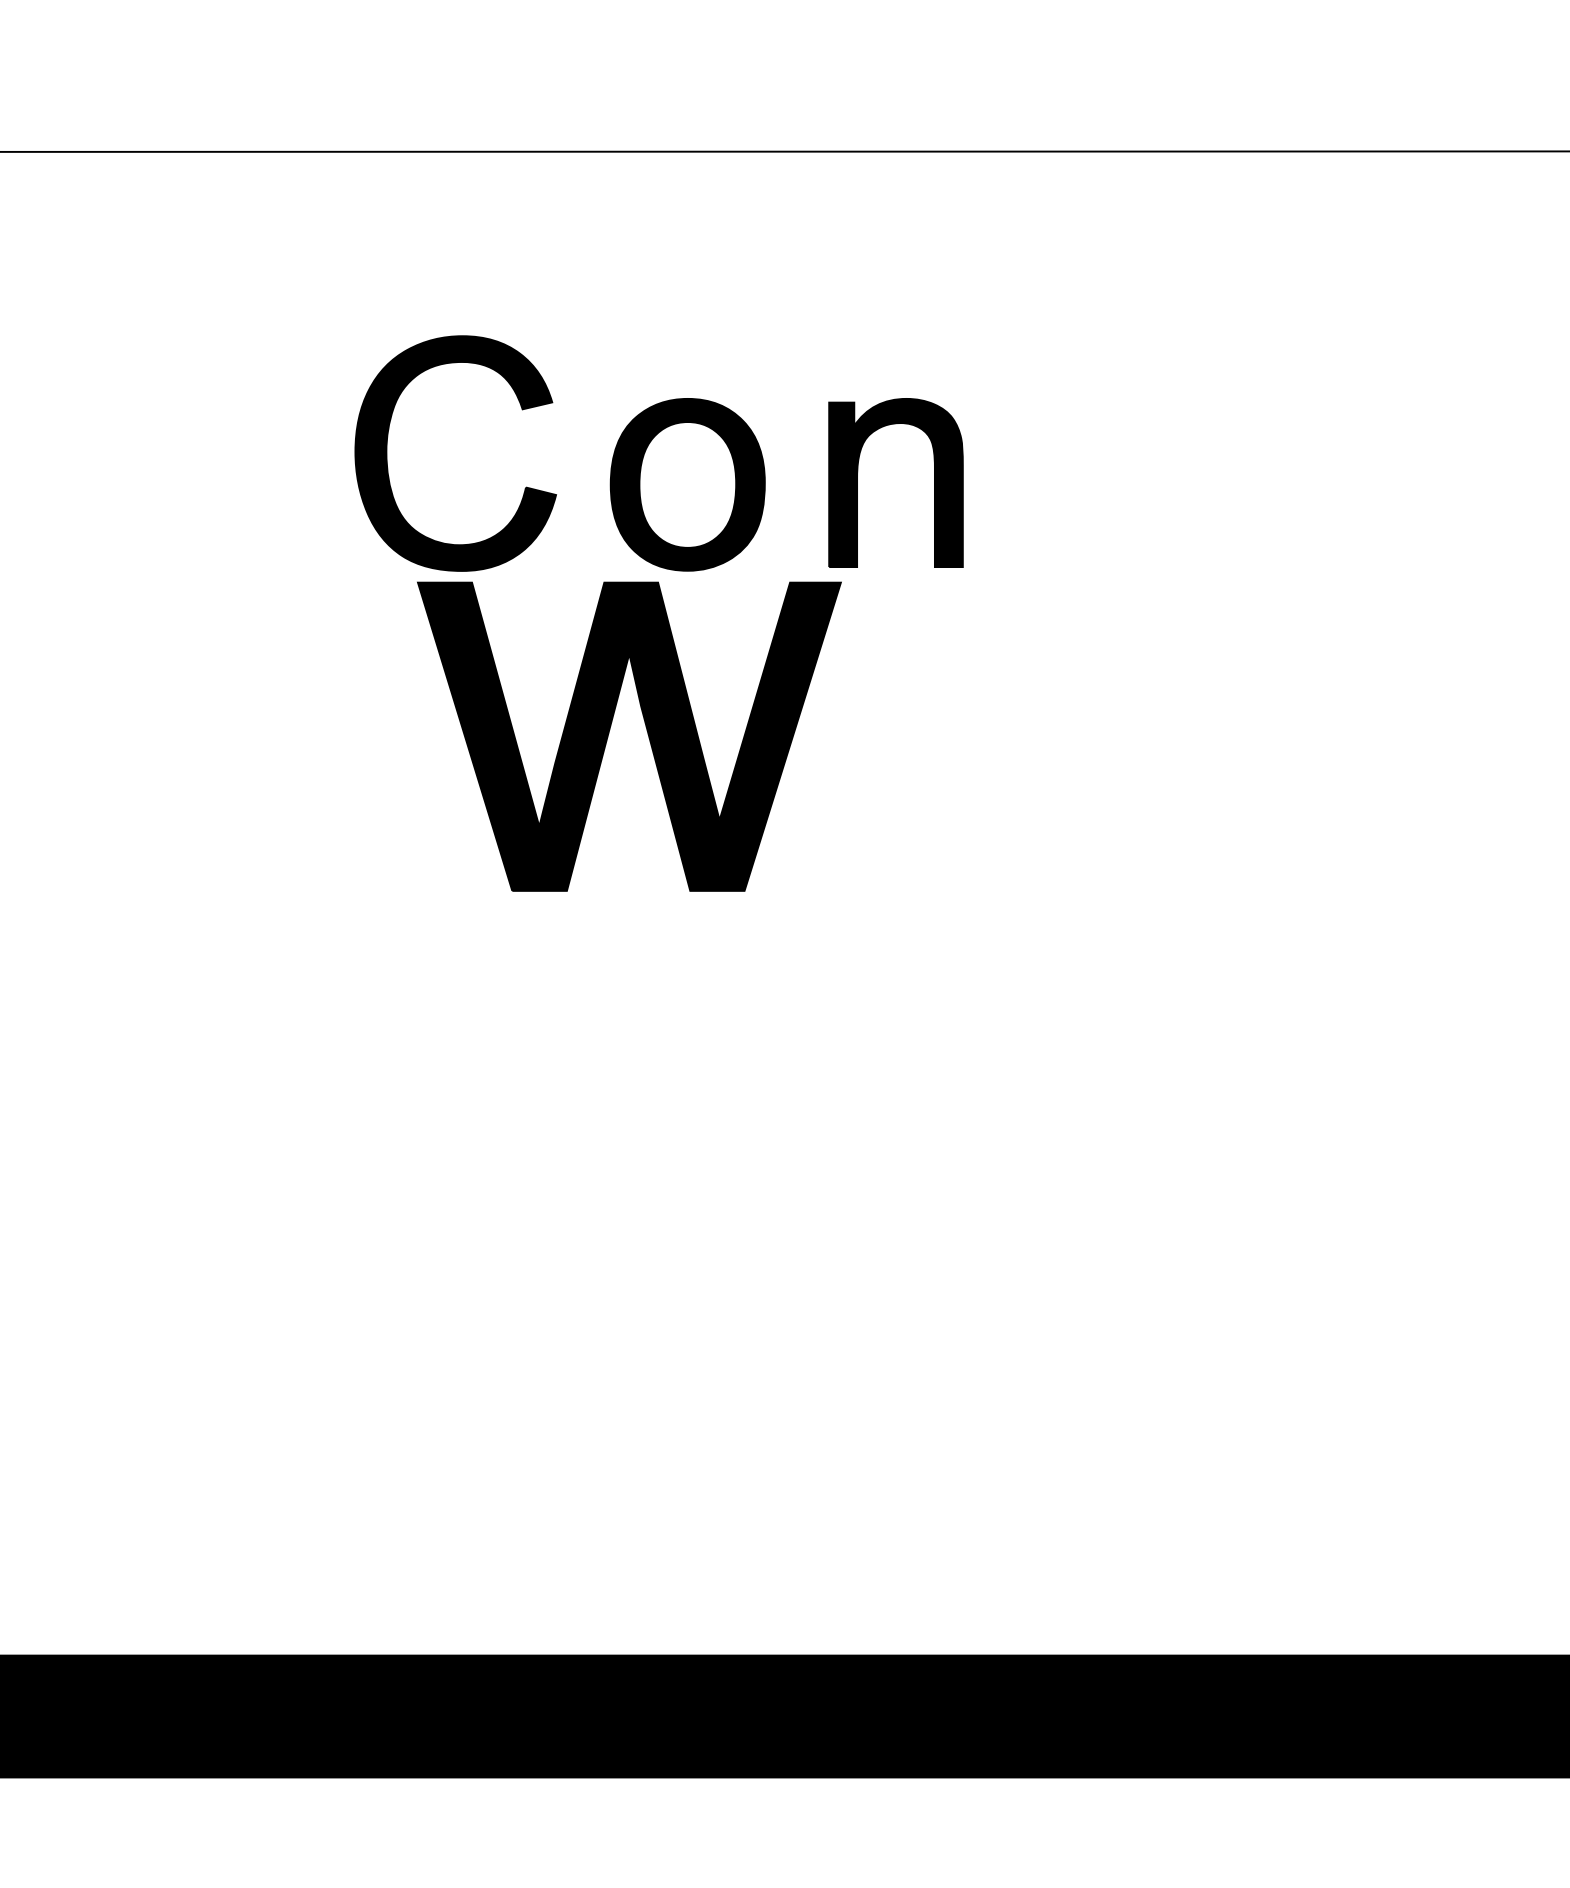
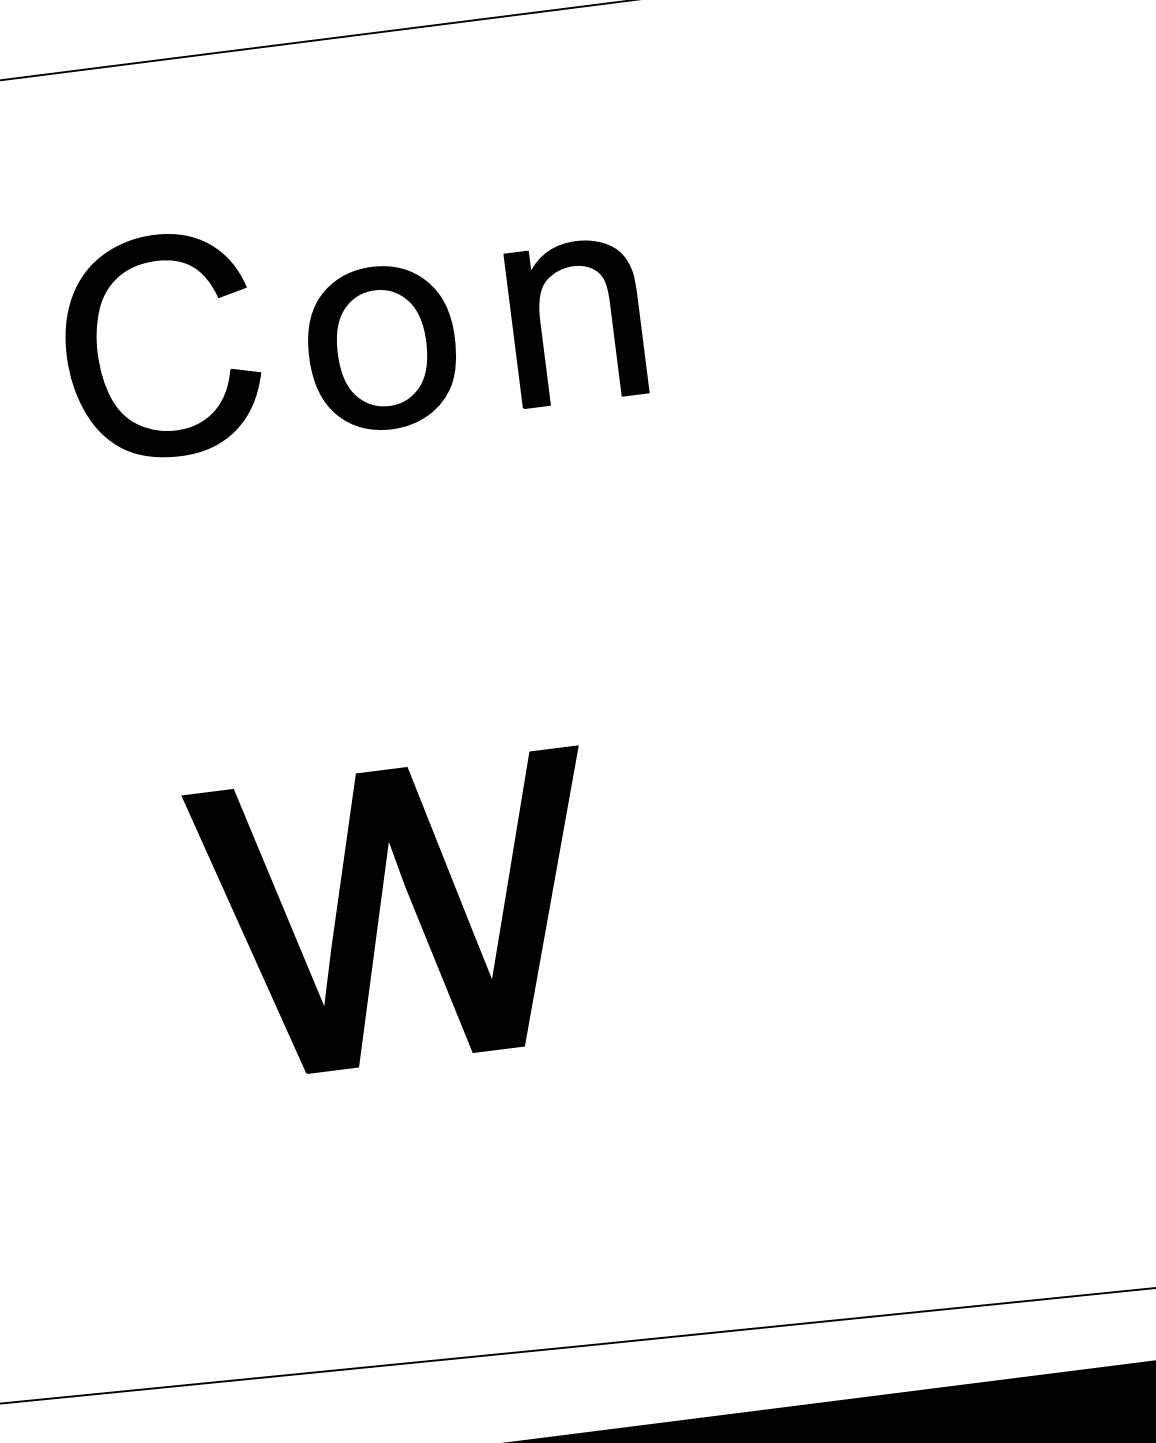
part: (646, 730) -> (413, 907), moved

